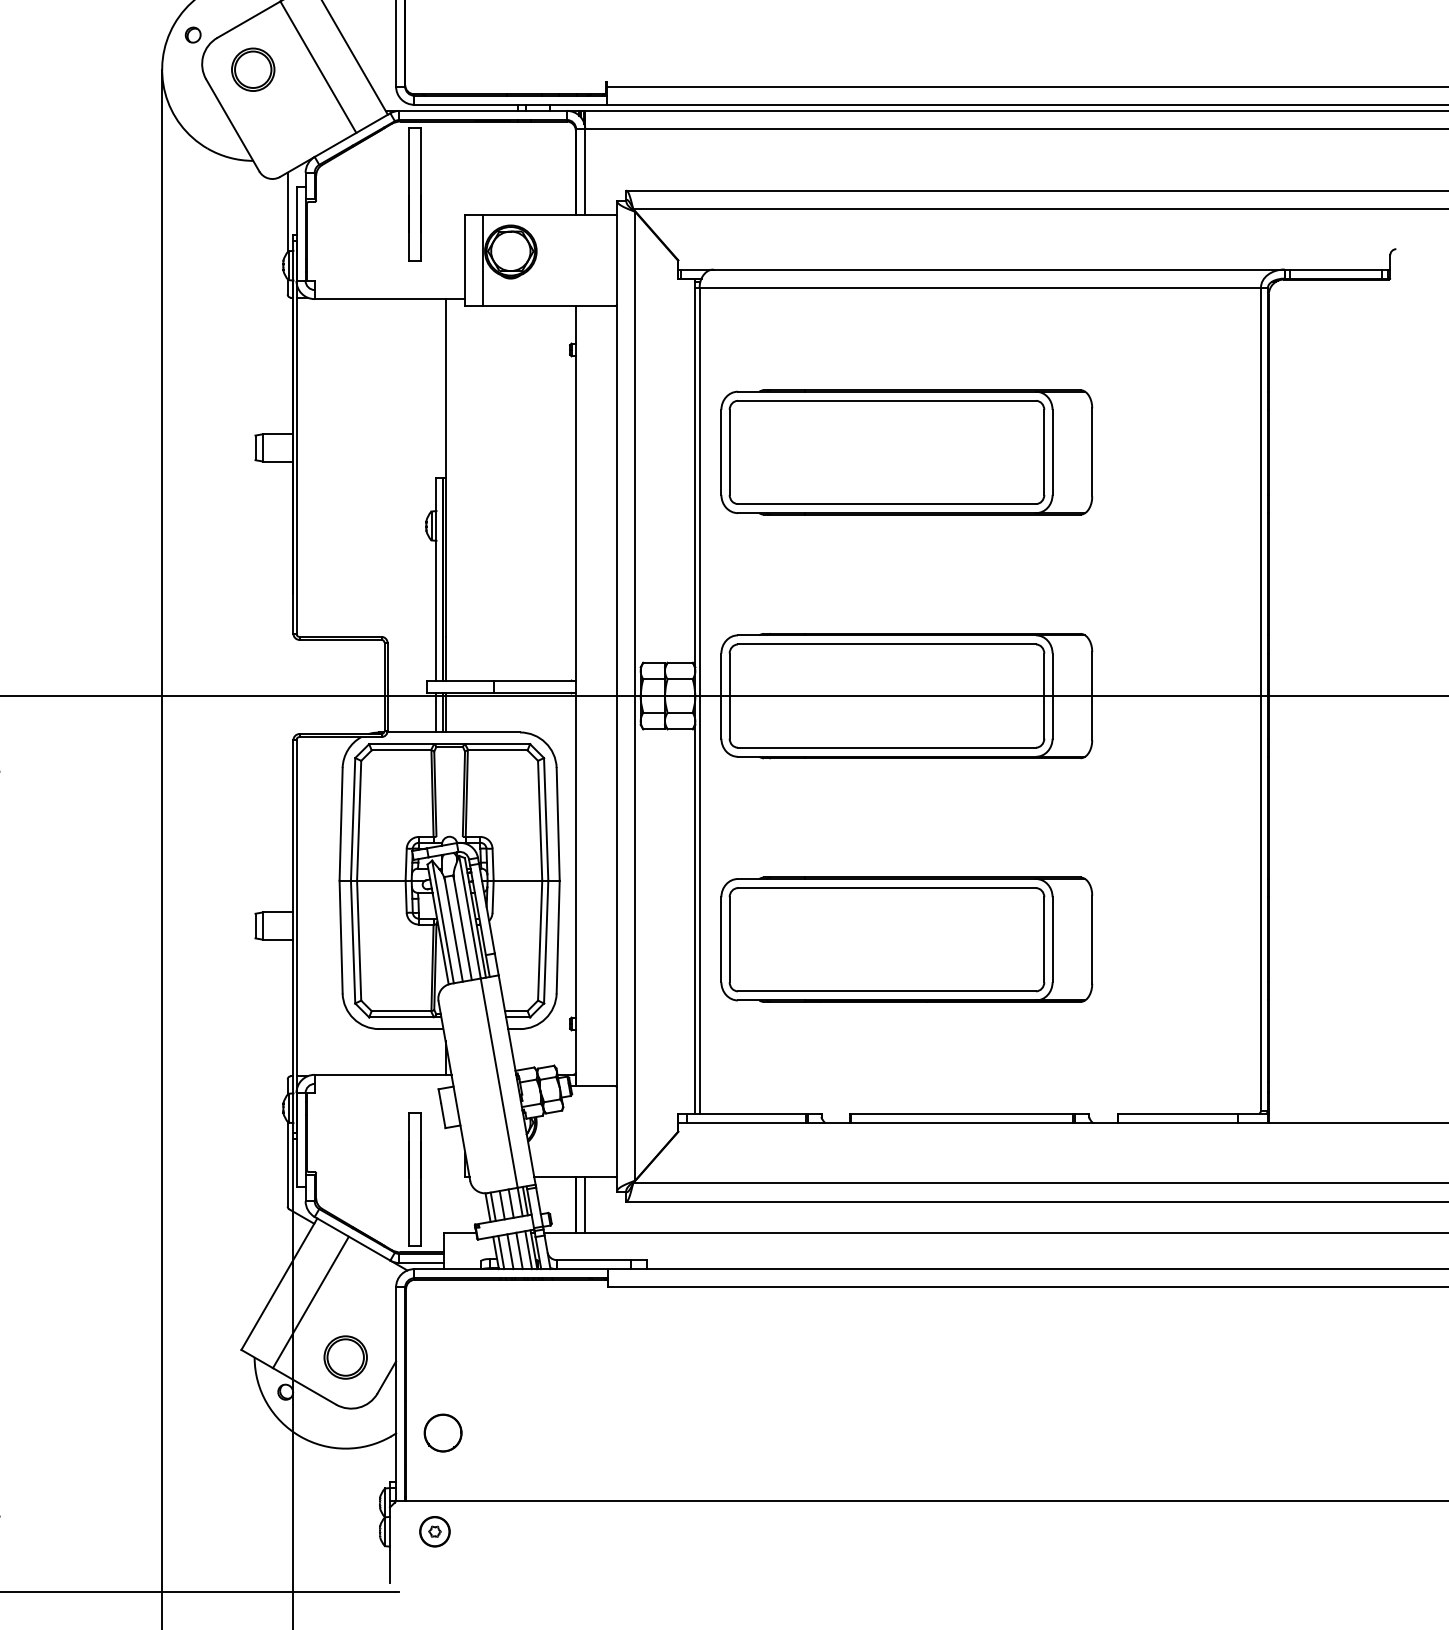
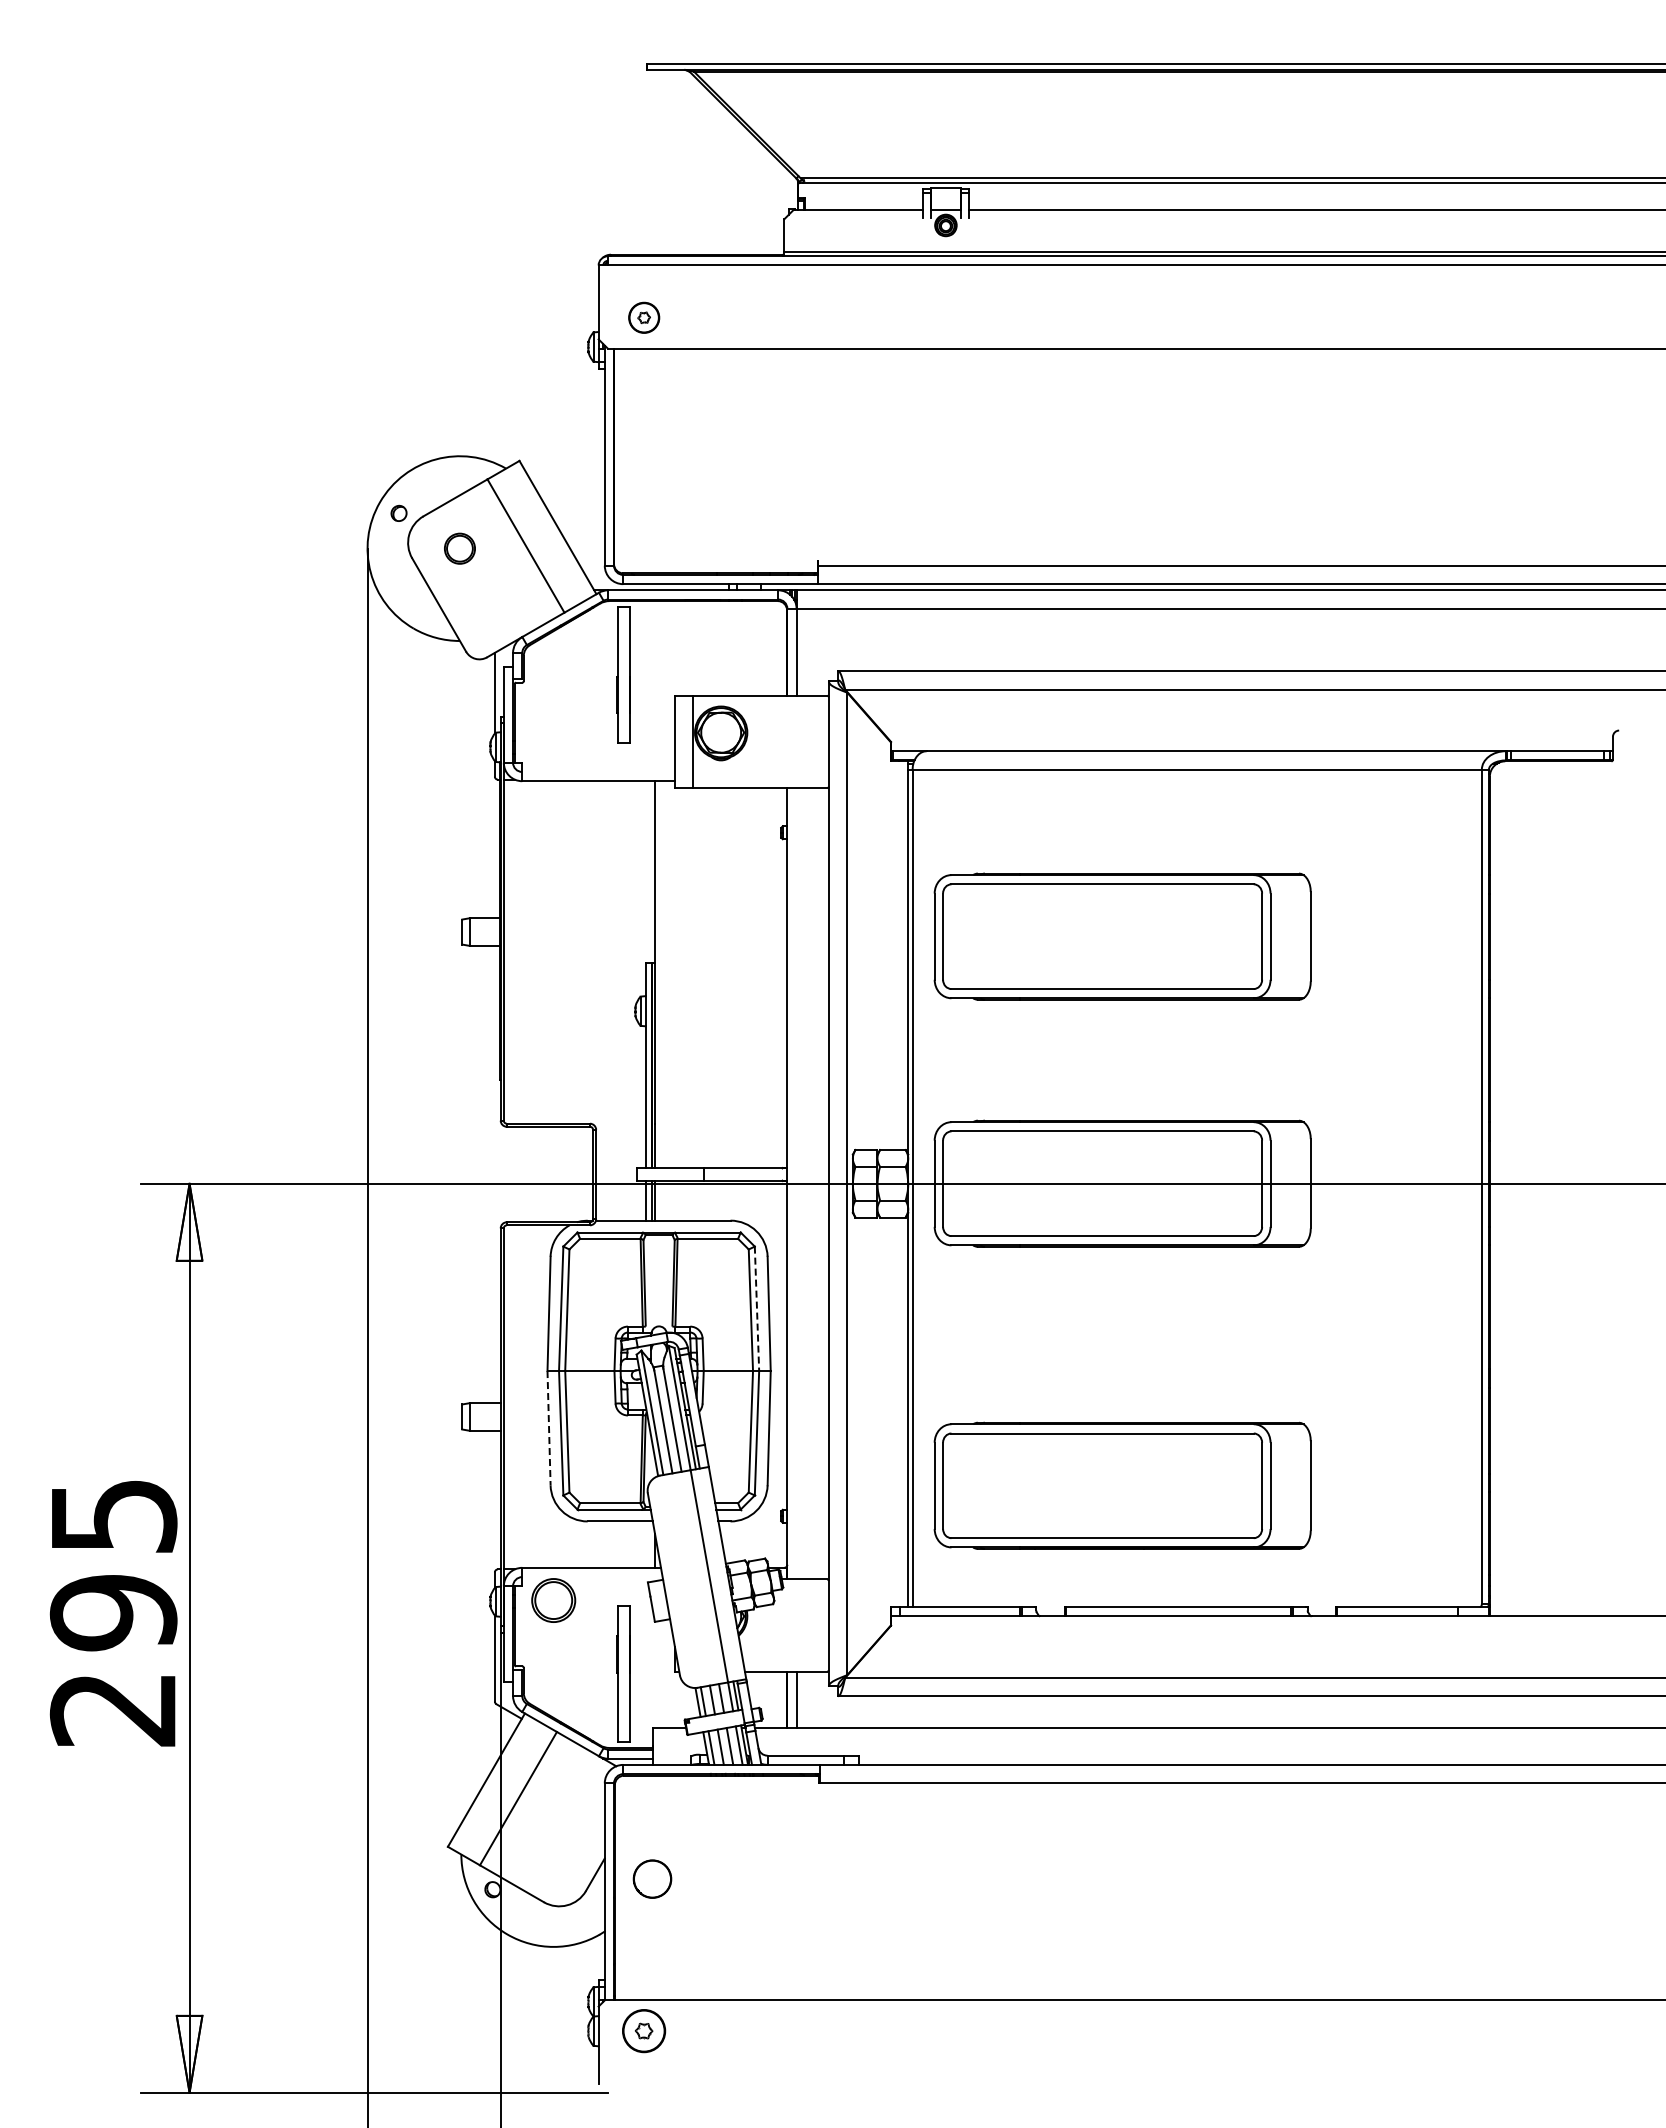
part: (252, 69) -> (459, 548), size x0.7
line: (546, 820) -> (757, 1309), solid -> dashed
line: (341, 937) -> (549, 1428), solid -> dashed
part: (906, 939) -> (1122, 1485), moved
part: (345, 1357) -> (553, 1600), moved
part: (443, 1432) -> (652, 1878), moved
part: (435, 1532) -> (644, 2031), size x1.4

